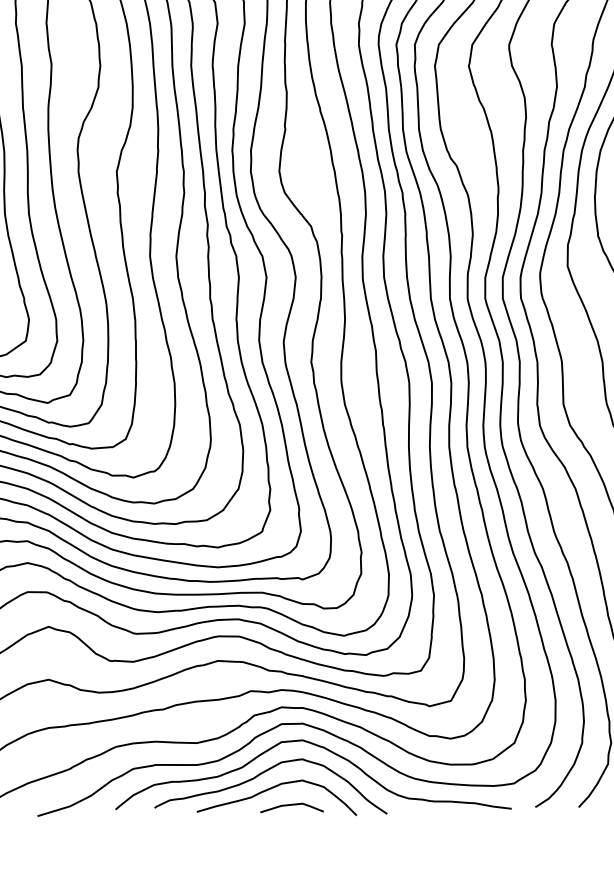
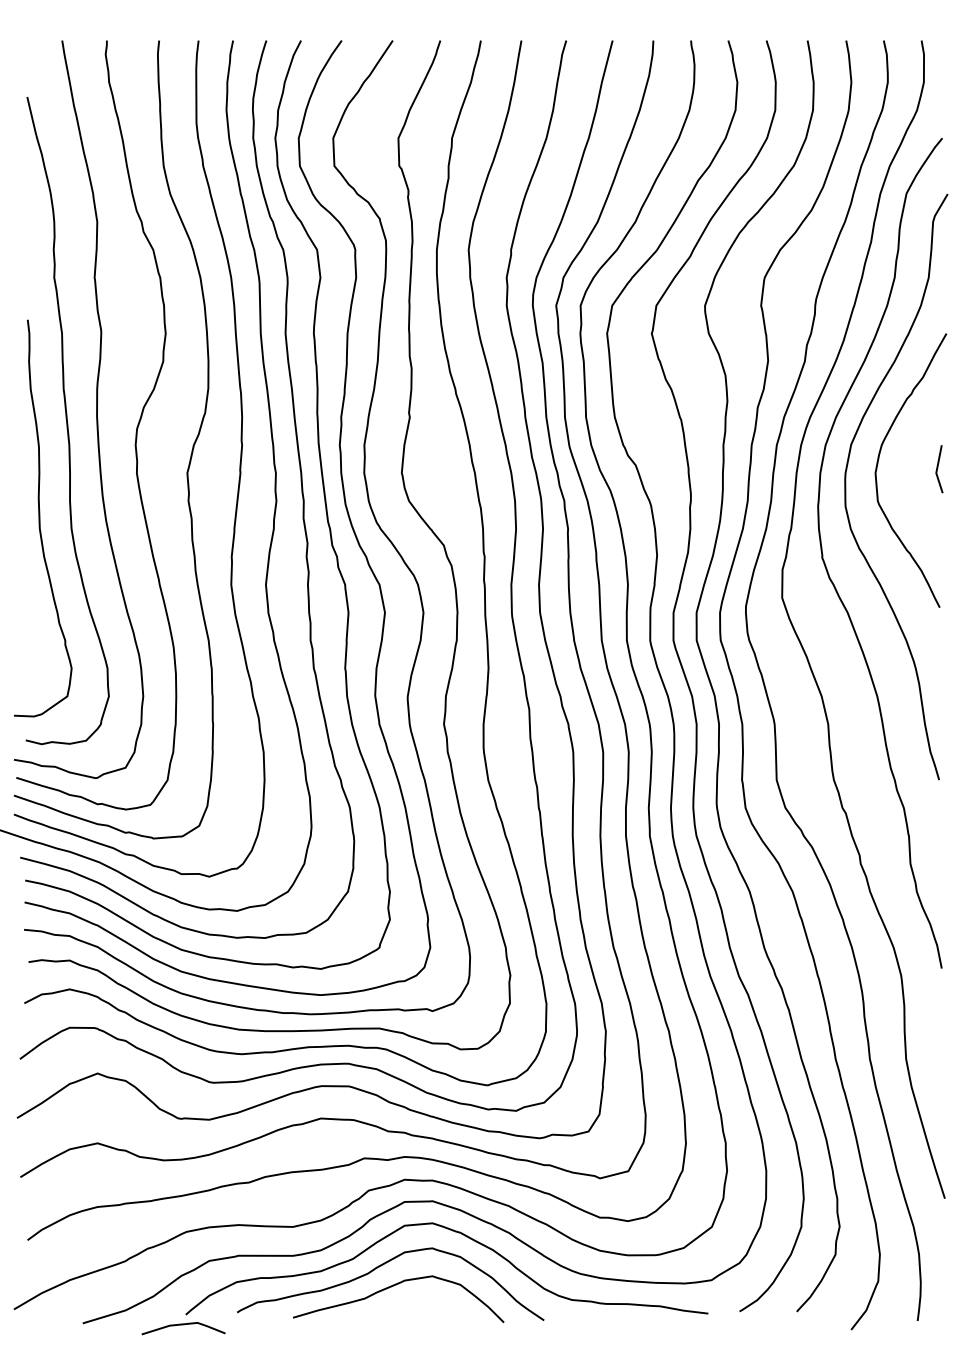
line: (291, 805) -> (183, 1325), moved

